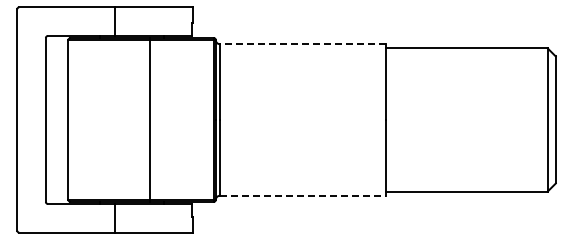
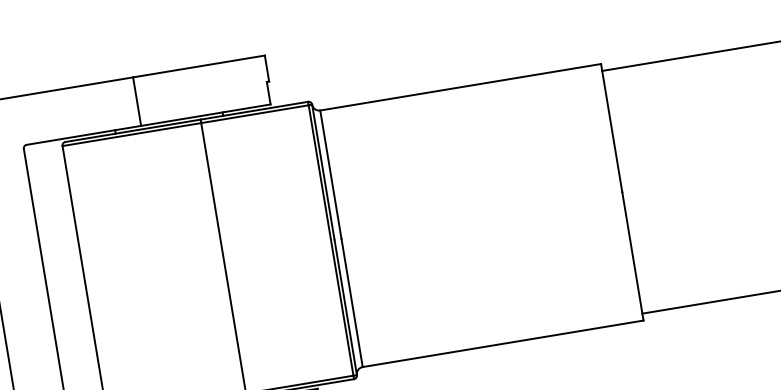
line: (302, 44) -> (460, 87), dashed -> solid
line: (302, 195) -> (502, 343), dashed -> solid

